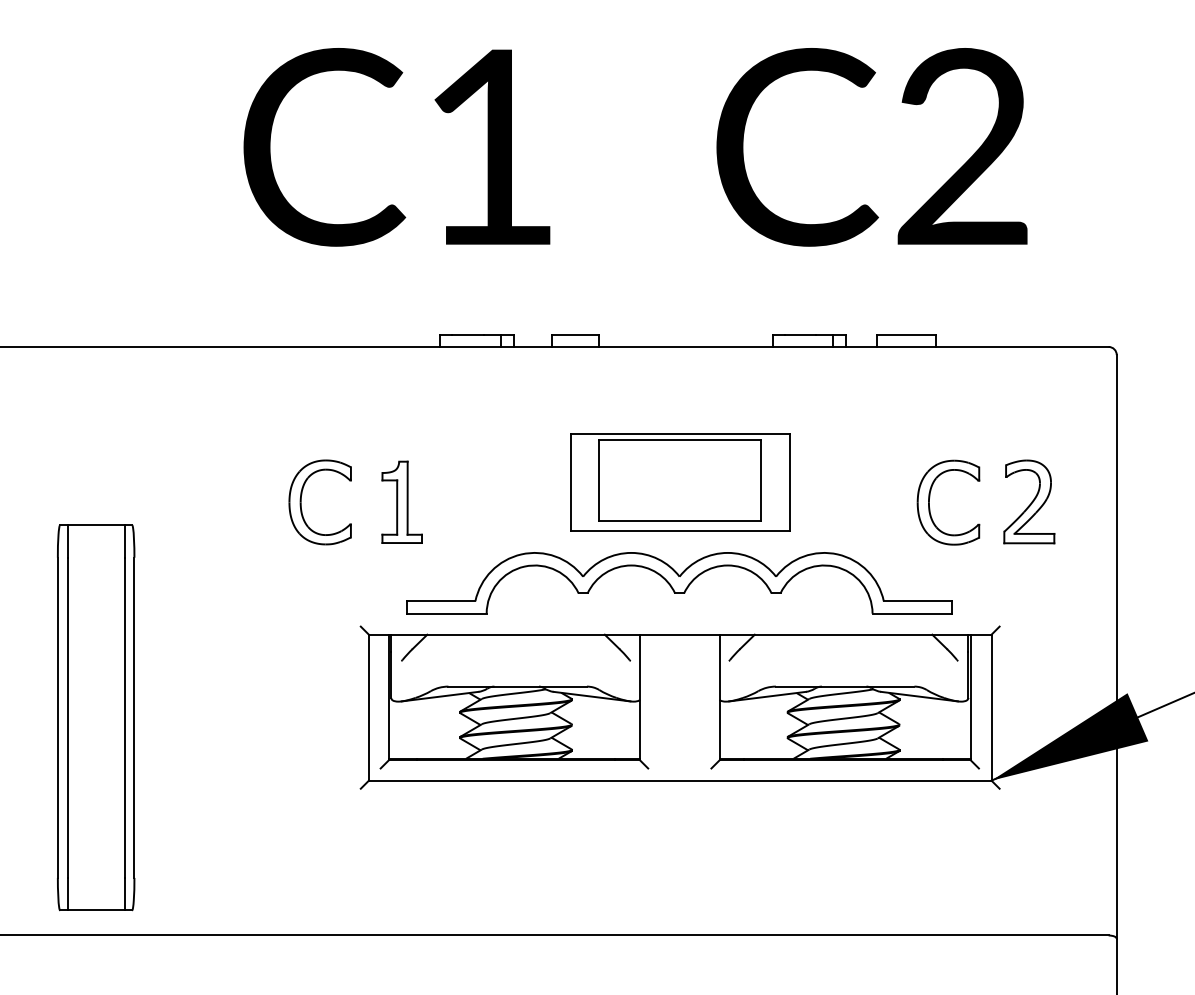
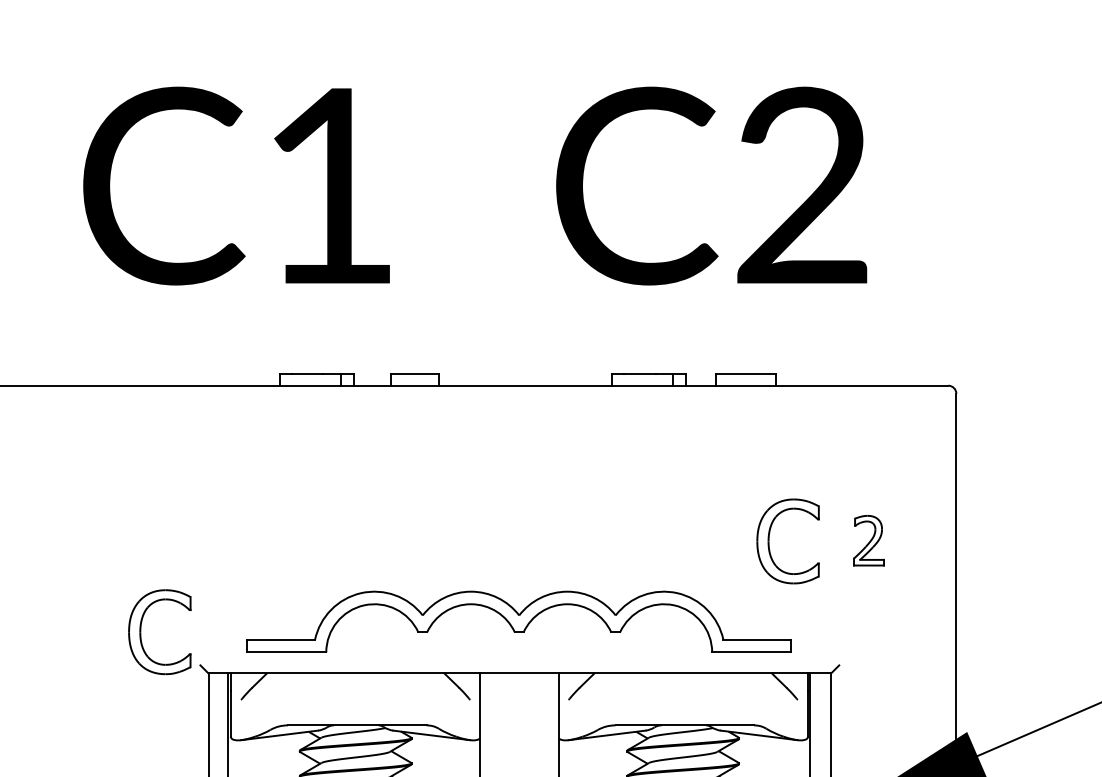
part: (680, 482) -> (520, 521), removed
part: (401, 501) -> (241, 540), removed
part: (1029, 501) -> (869, 540), size x0.6
part: (301, 502) -> (141, 632), moved

